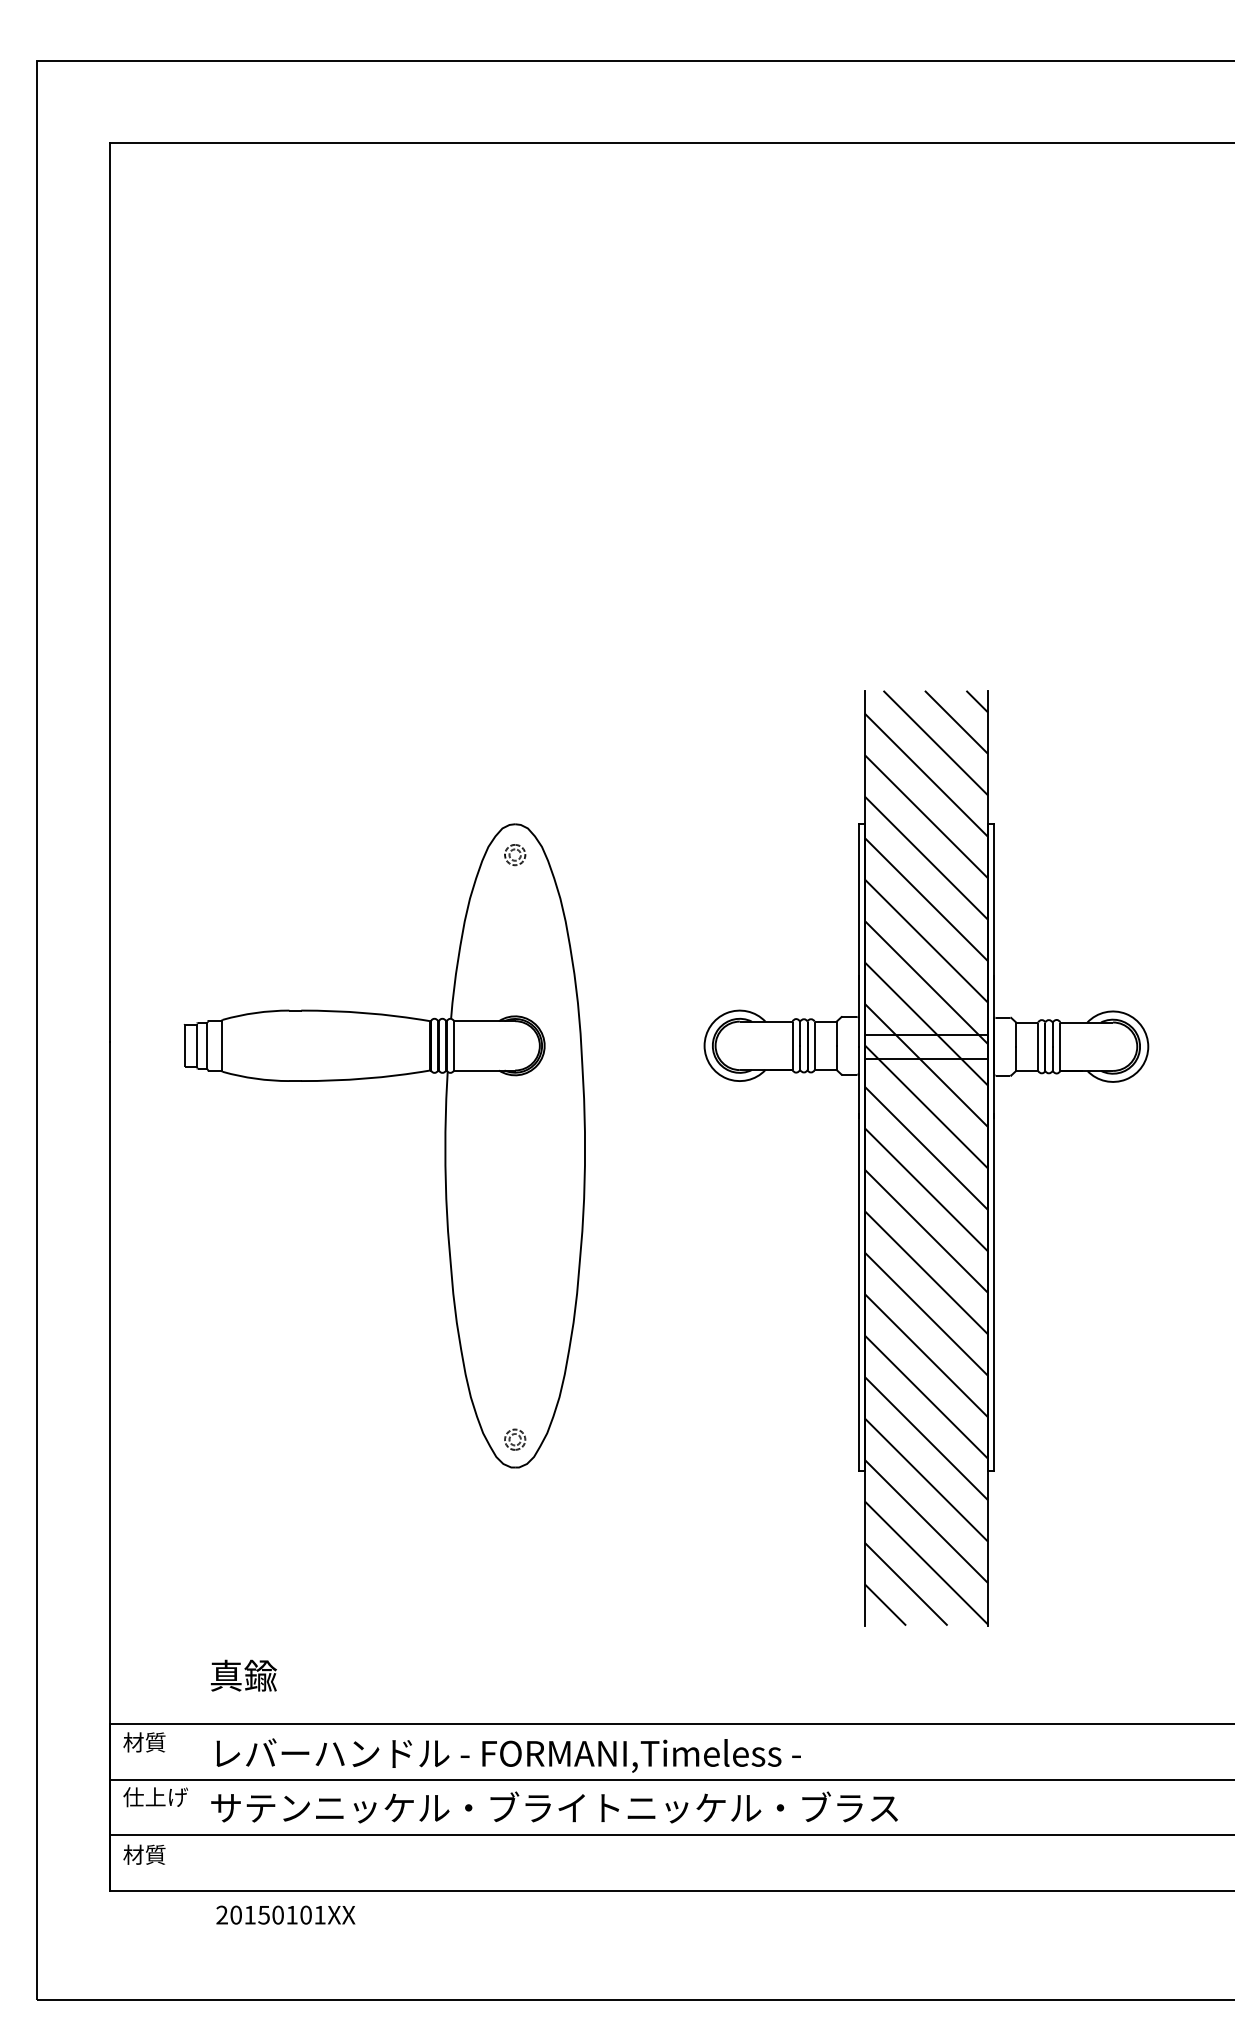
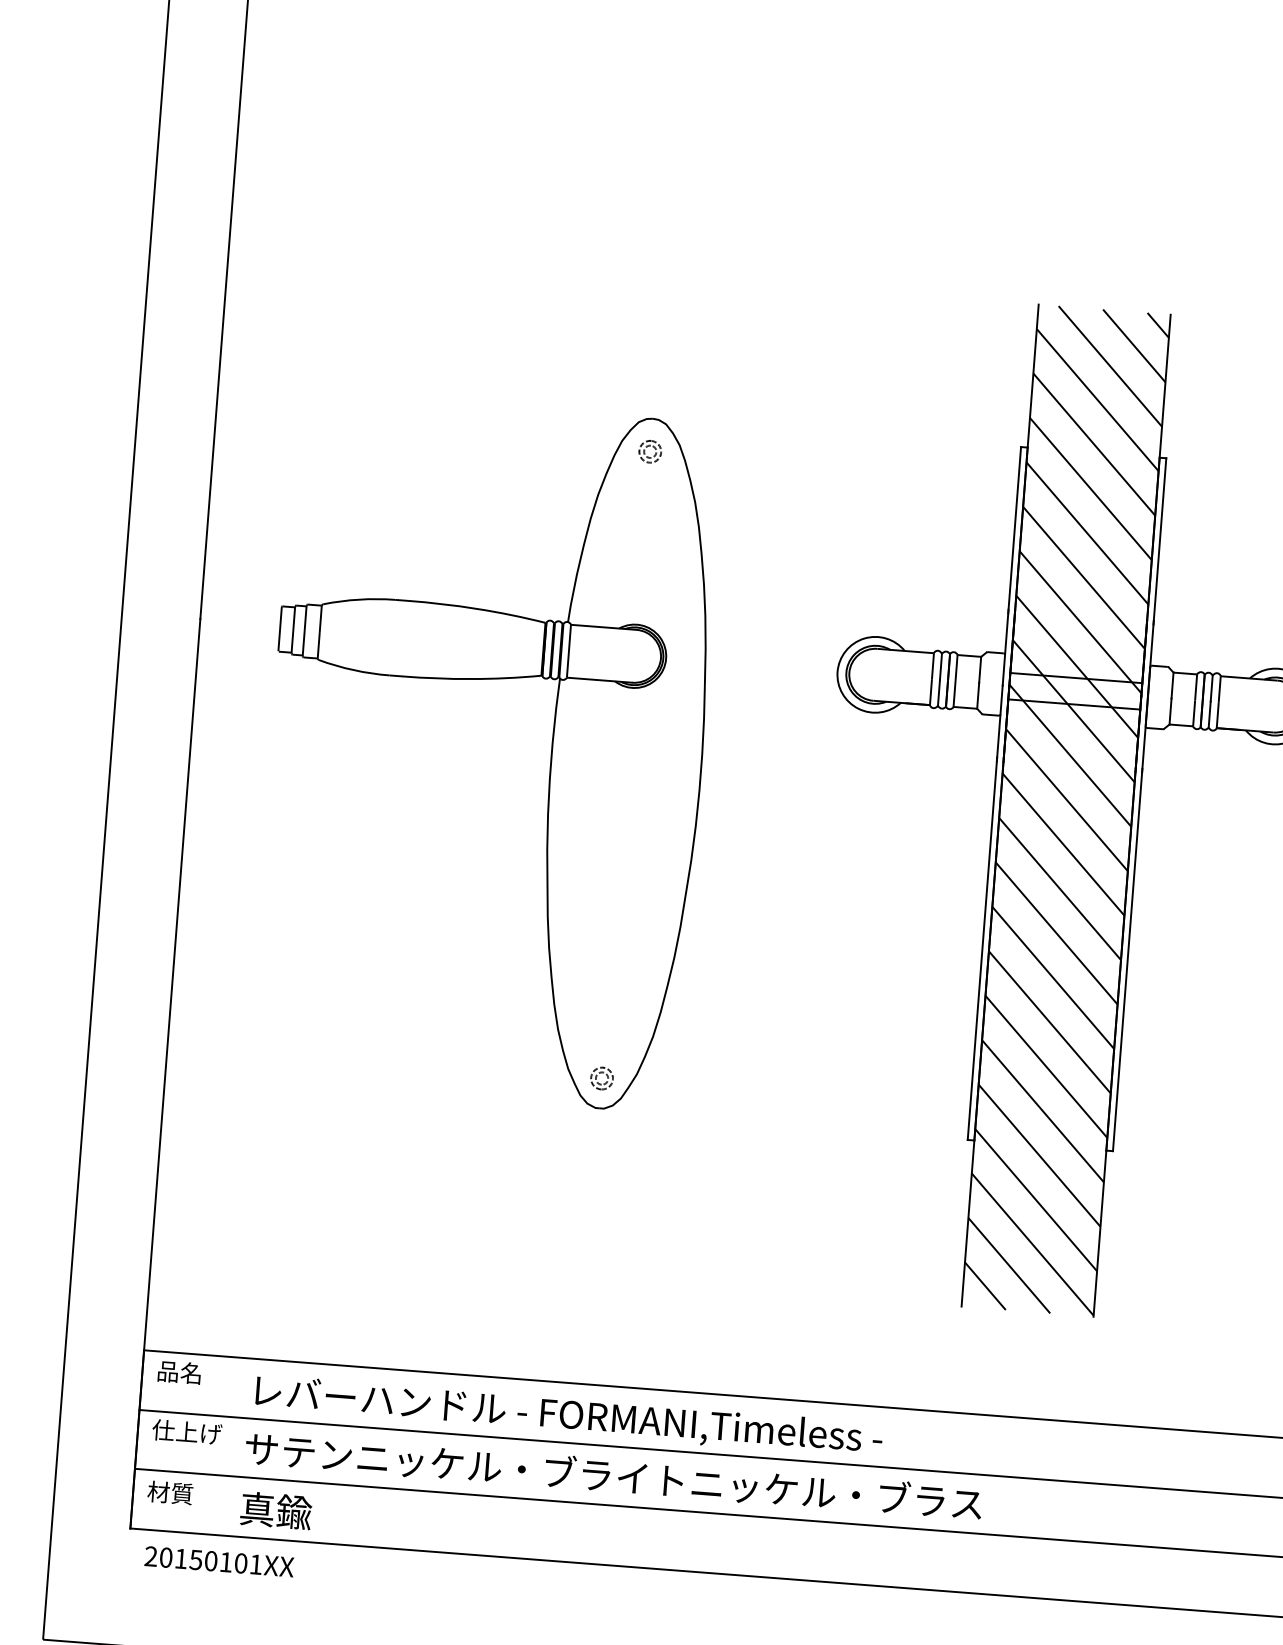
text: (243, 1675) -> (275, 1510), moved
text: (144, 1742) -> (179, 1372), 材質 -> 品名
text: (285, 1914) -> (219, 1561), moved

